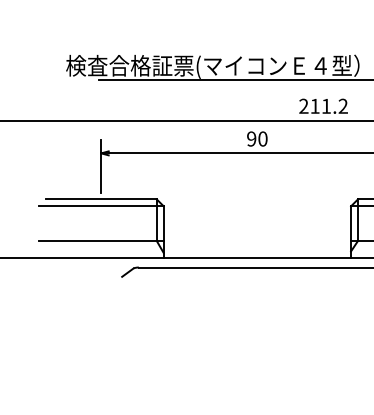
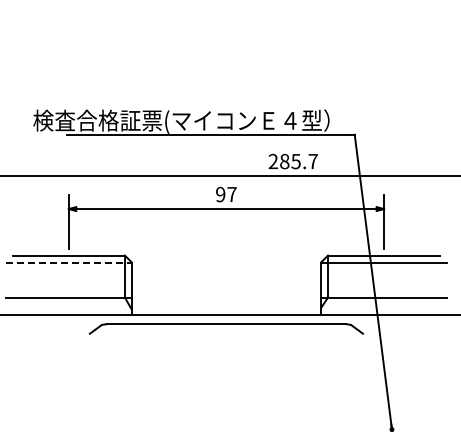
text: (328, 106) -> (298, 161), 211.2 -> 285.7
text: (262, 138) -> (231, 194), 90 -> 97
line: (101, 206) -> (69, 262), solid -> dashed

